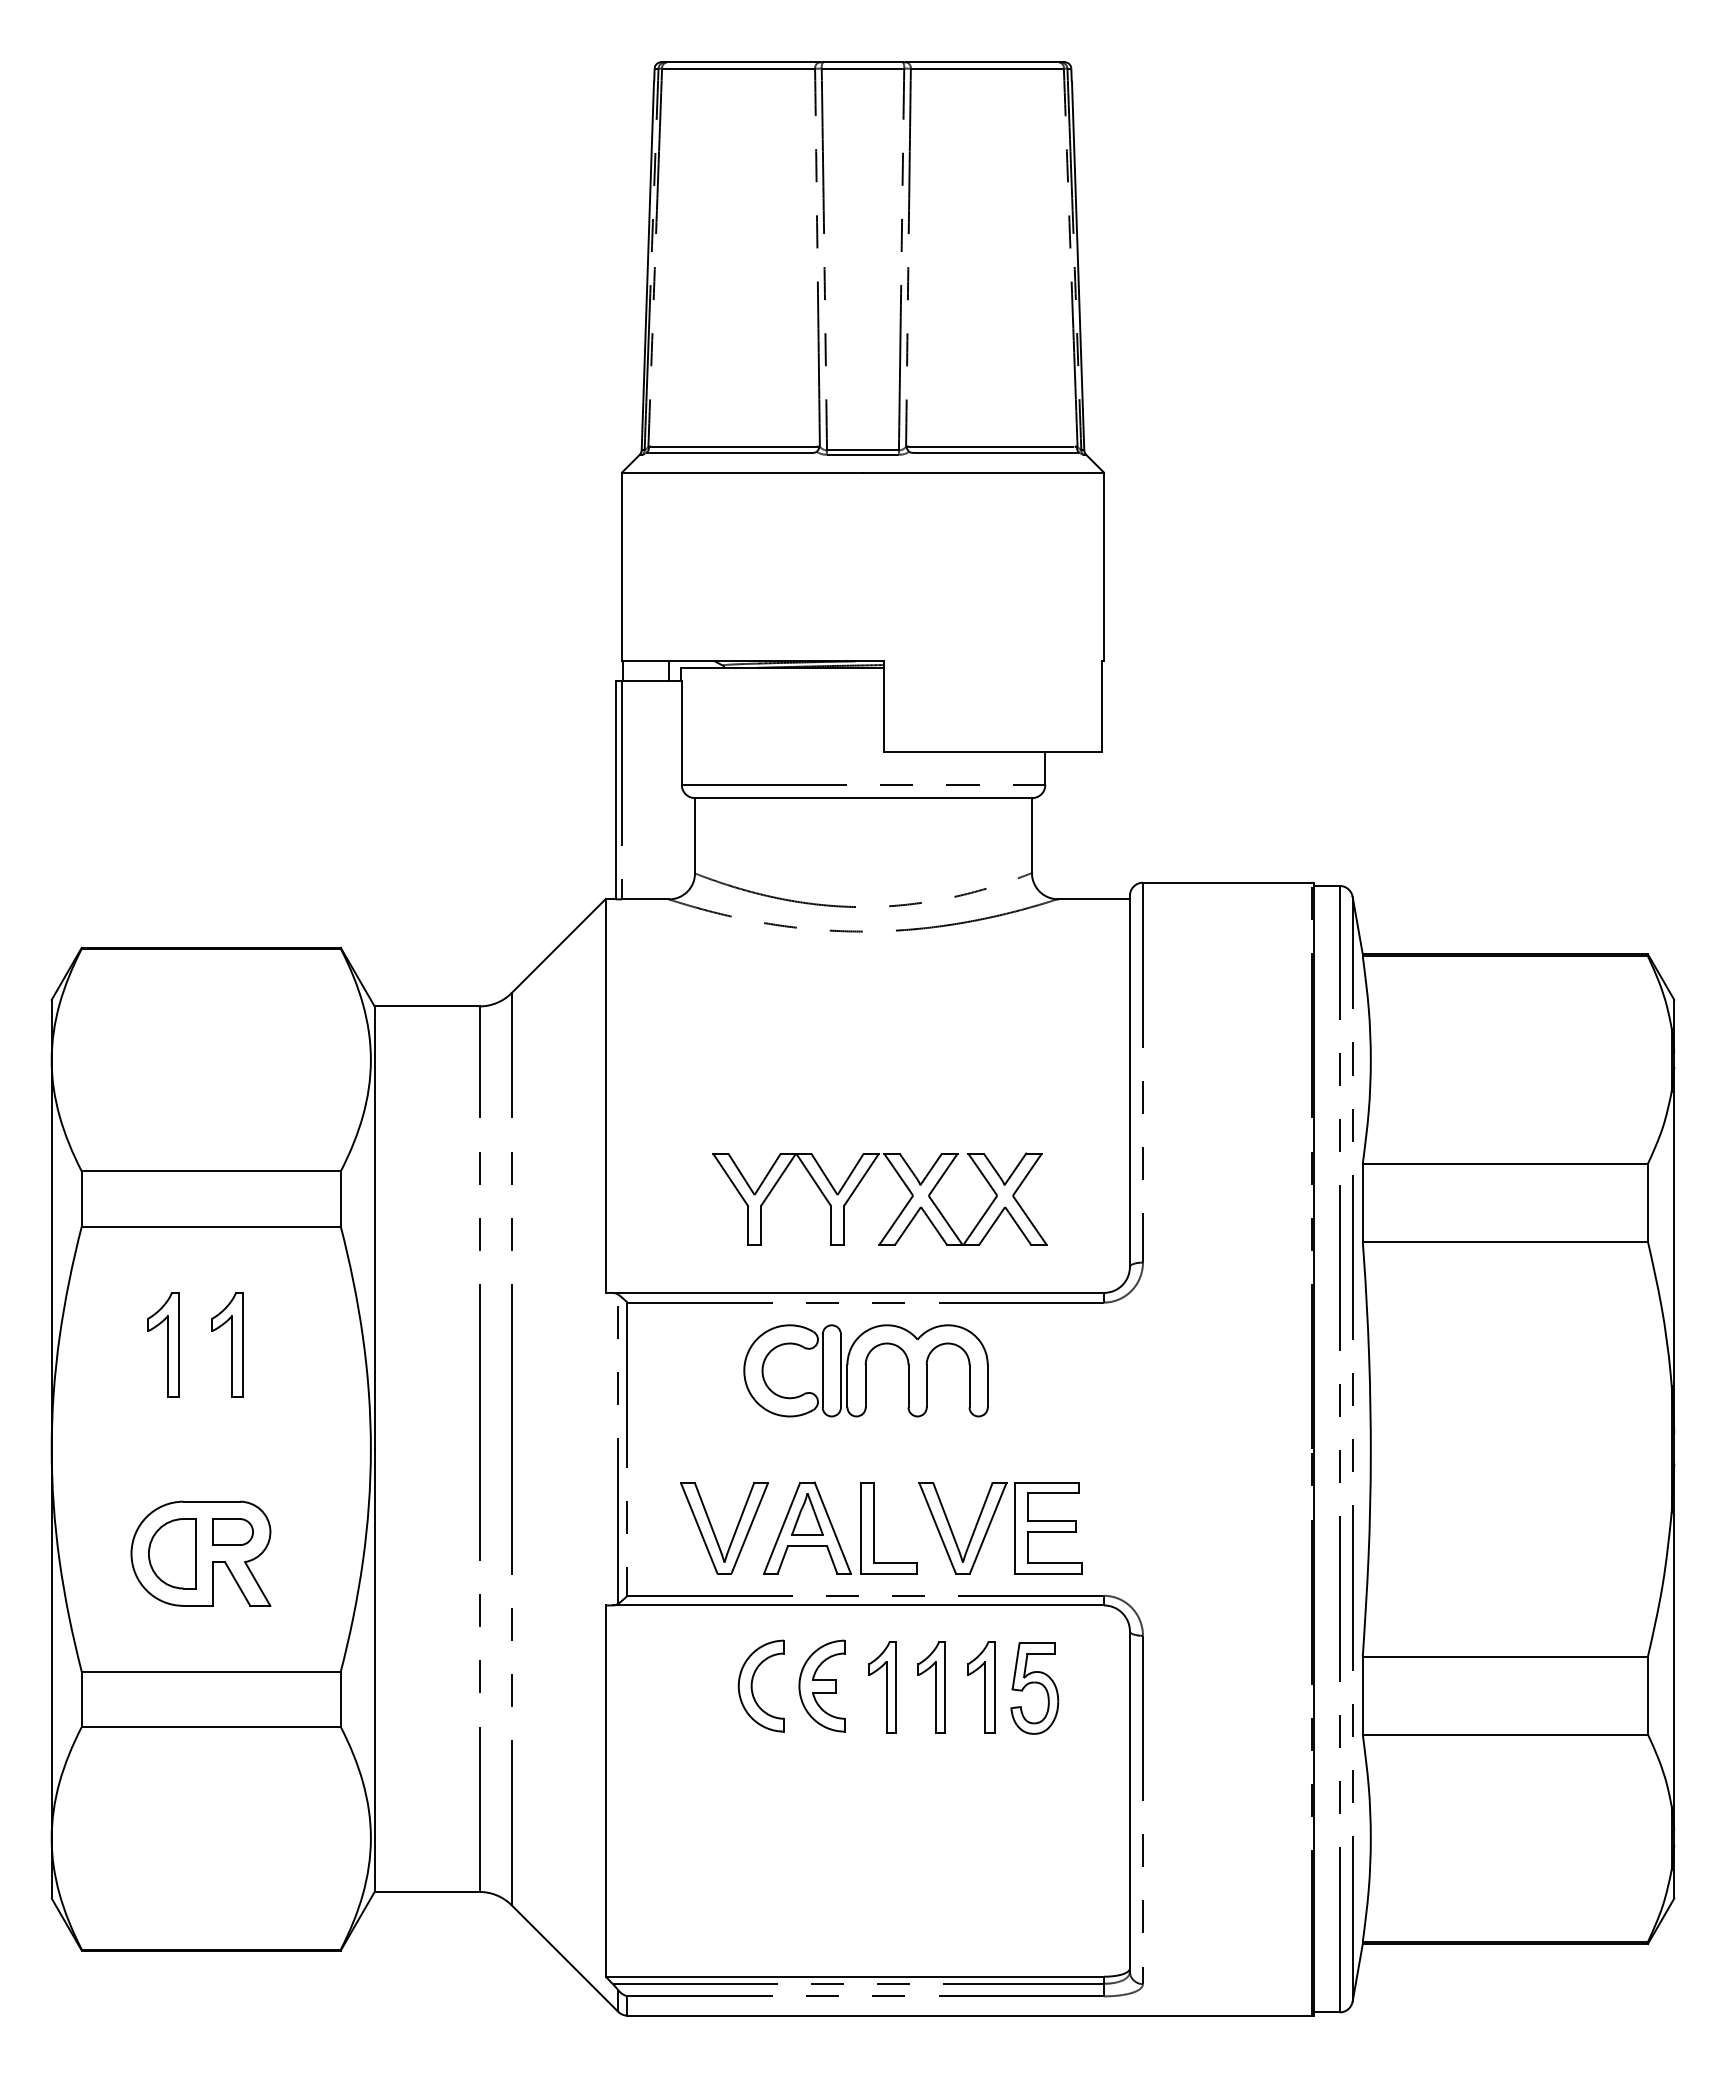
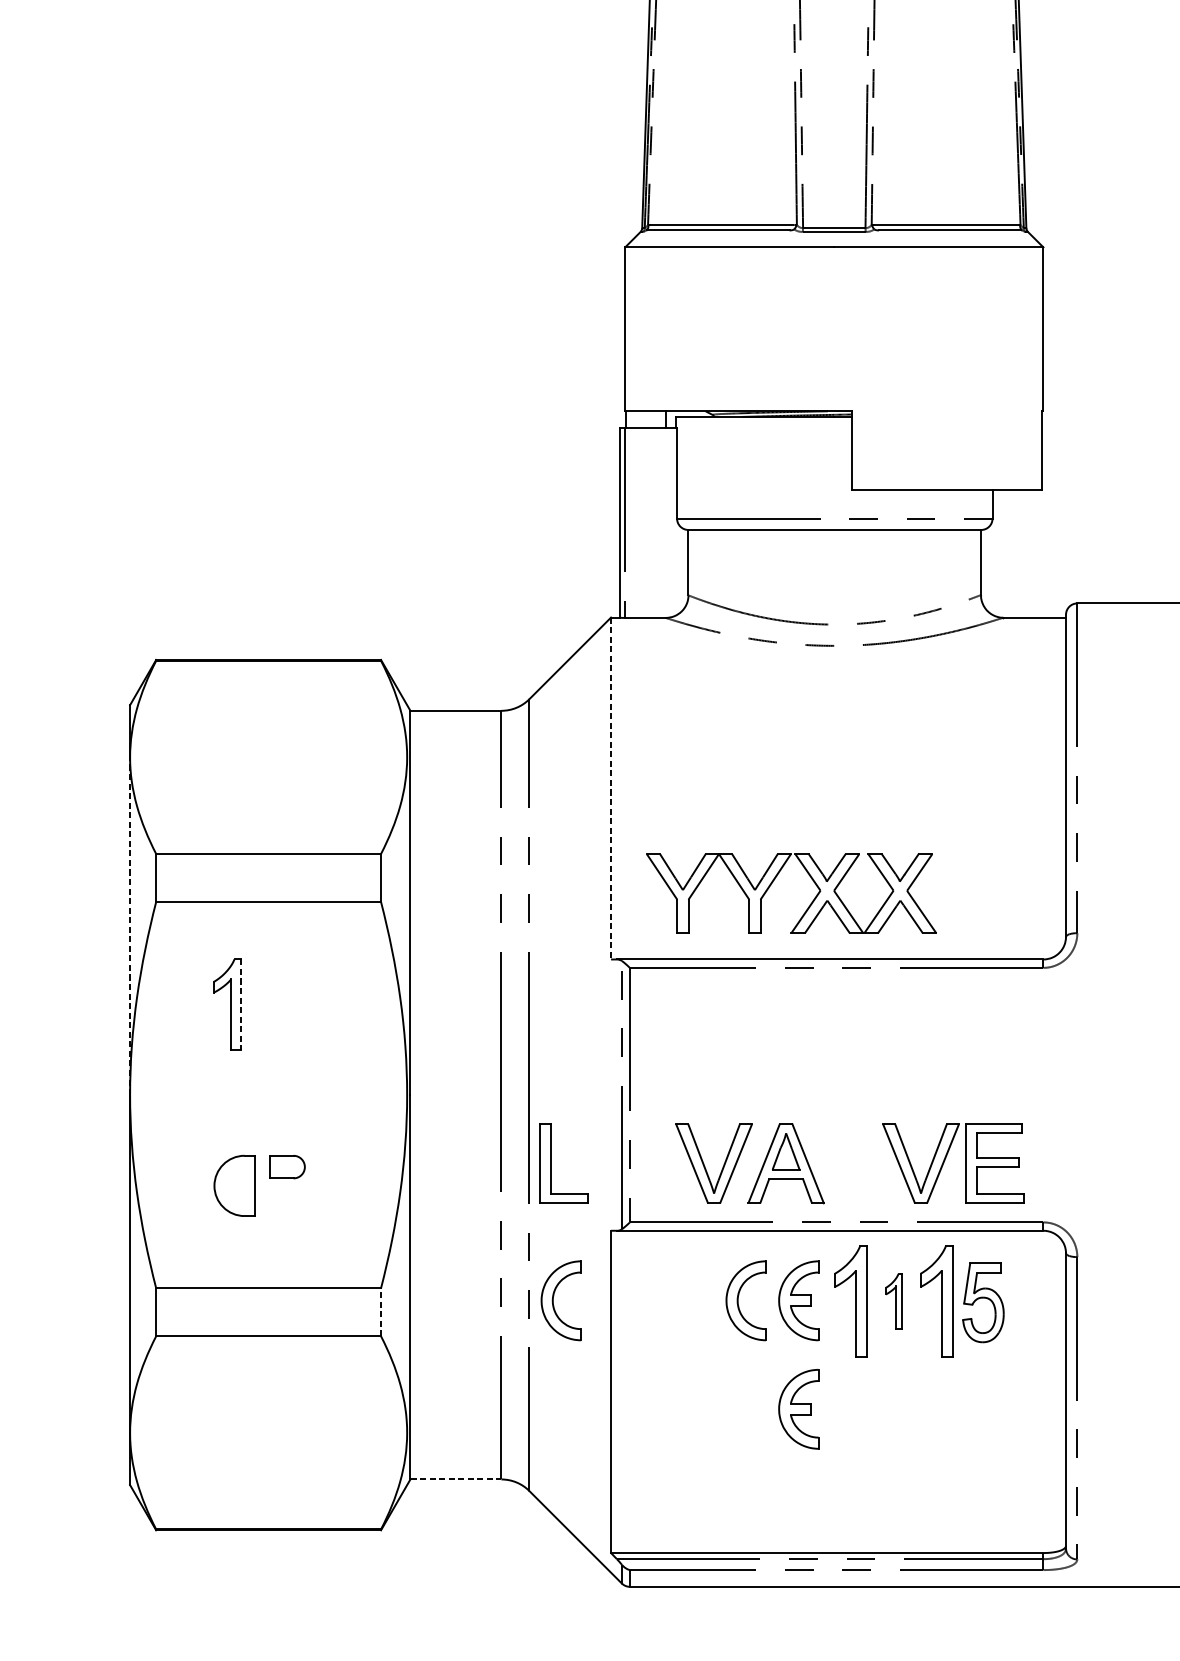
line: (605, 1095) -> (610, 788), solid -> dashed
part: (858, 1186) -> (773, 882), moved
line: (51, 1254) -> (129, 926), solid -> dashed
part: (227, 1344) -> (282, 1004), removed
line: (178, 1345) -> (240, 1005), solid -> dashed
part: (865, 1370) -> (836, 1026), removed
part: (874, 1528) -> (551, 1163), moved
part: (200, 1553) -> (259, 1185), removed
part: (539, 1685) -> (553, 1300), added
part: (882, 1687) -> (851, 1301), size x1.4
part: (931, 1687) -> (893, 1301), size x0.7
part: (981, 1687) -> (937, 1301), size x1.4
line: (340, 1699) -> (380, 1312), solid -> dashed
part: (821, 1810) -> (798, 1408), added
line: (427, 1891) -> (456, 1479), solid -> dashed

